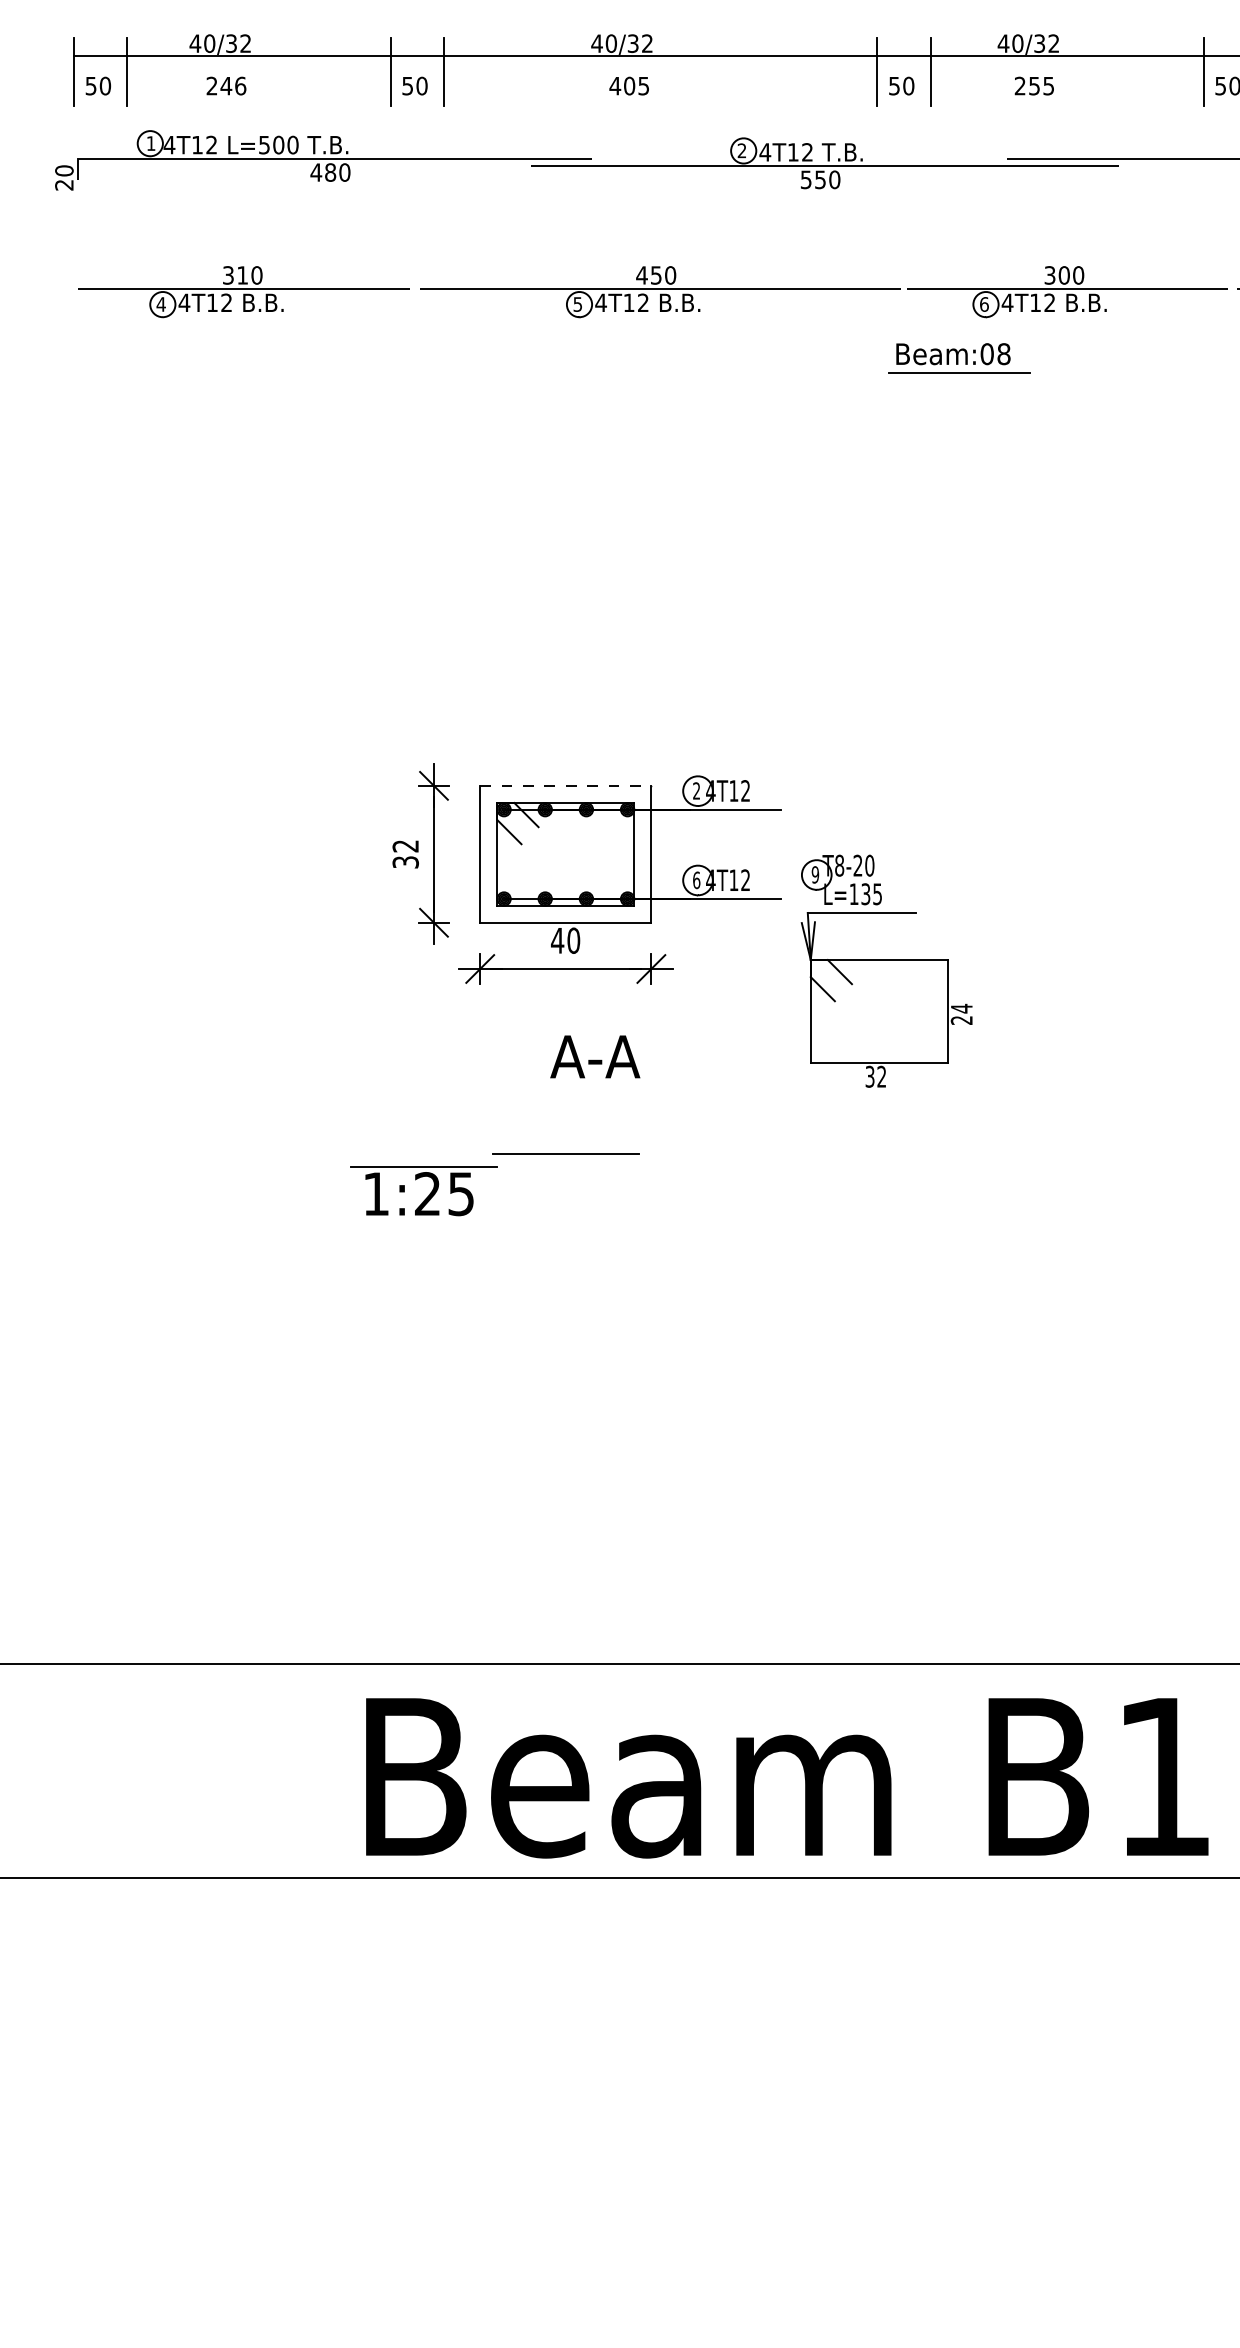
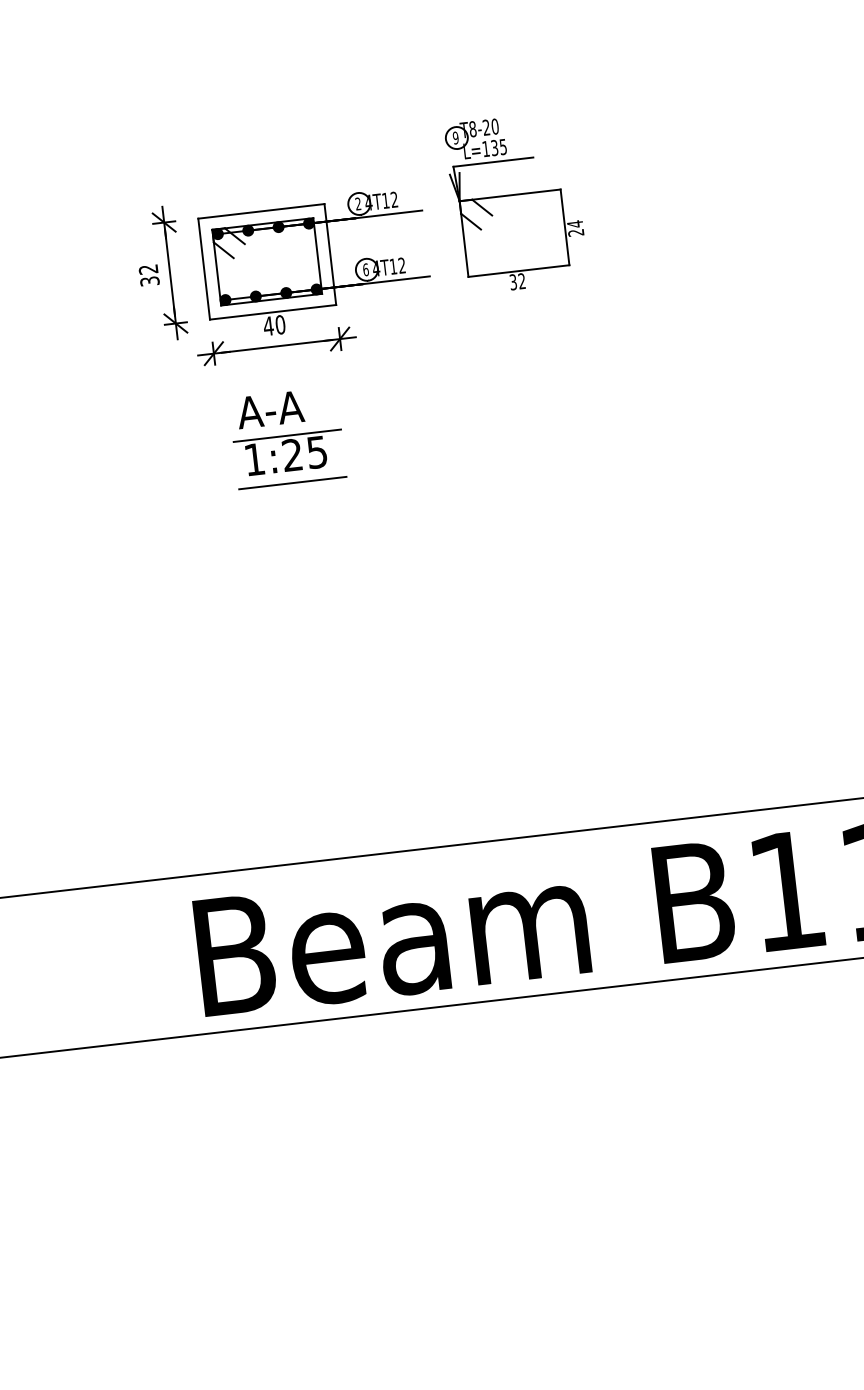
line: (565, 785) -> (261, 211), dashed -> solid
part: (886, 970) -> (516, 202), moved
text: (595, 1056) -> (270, 409), moved
part: (429, 1193) -> (293, 454), moved

